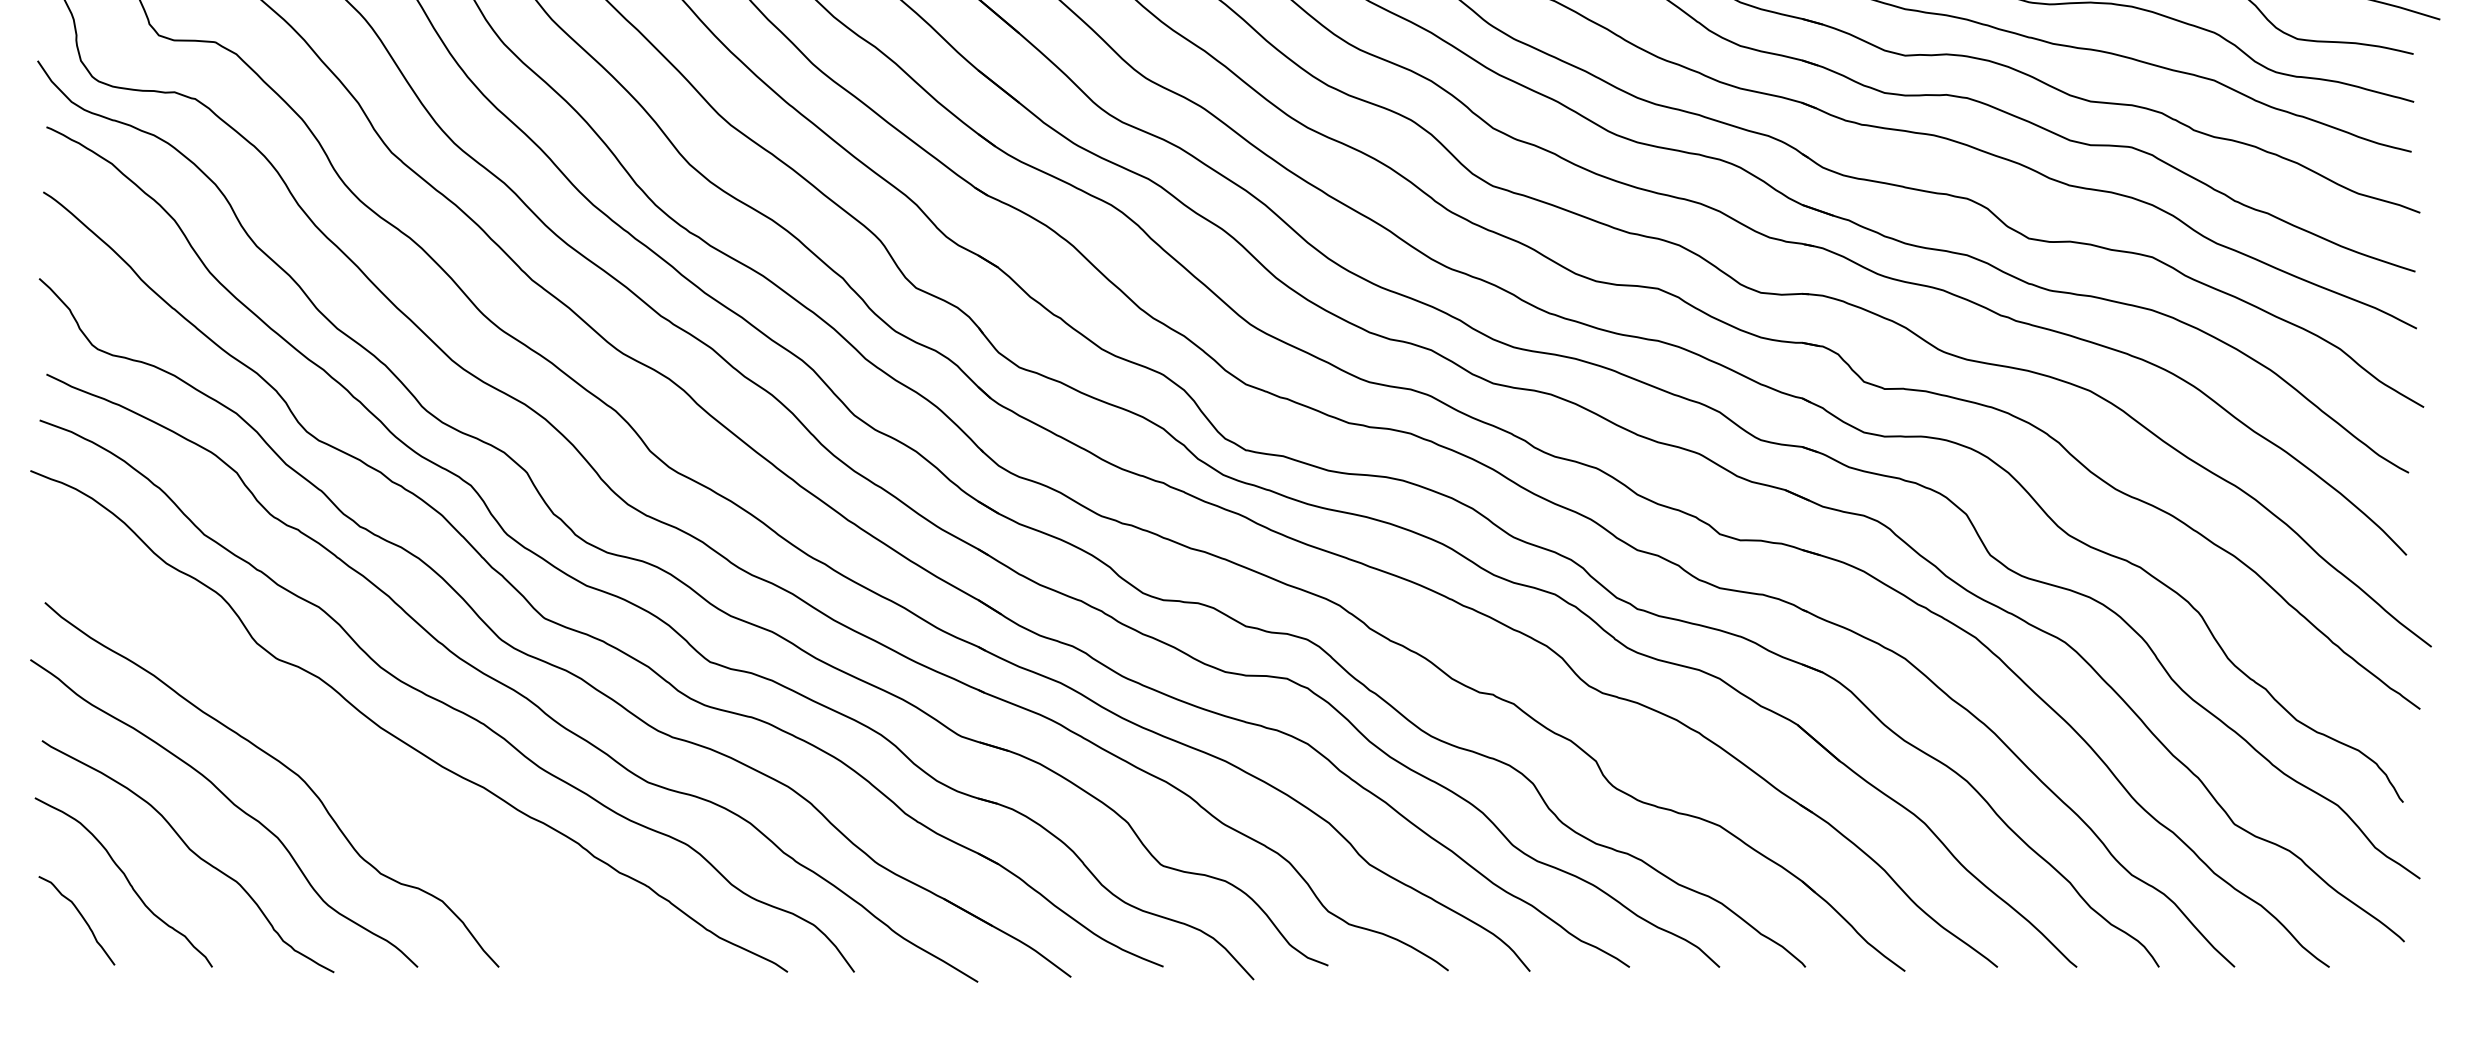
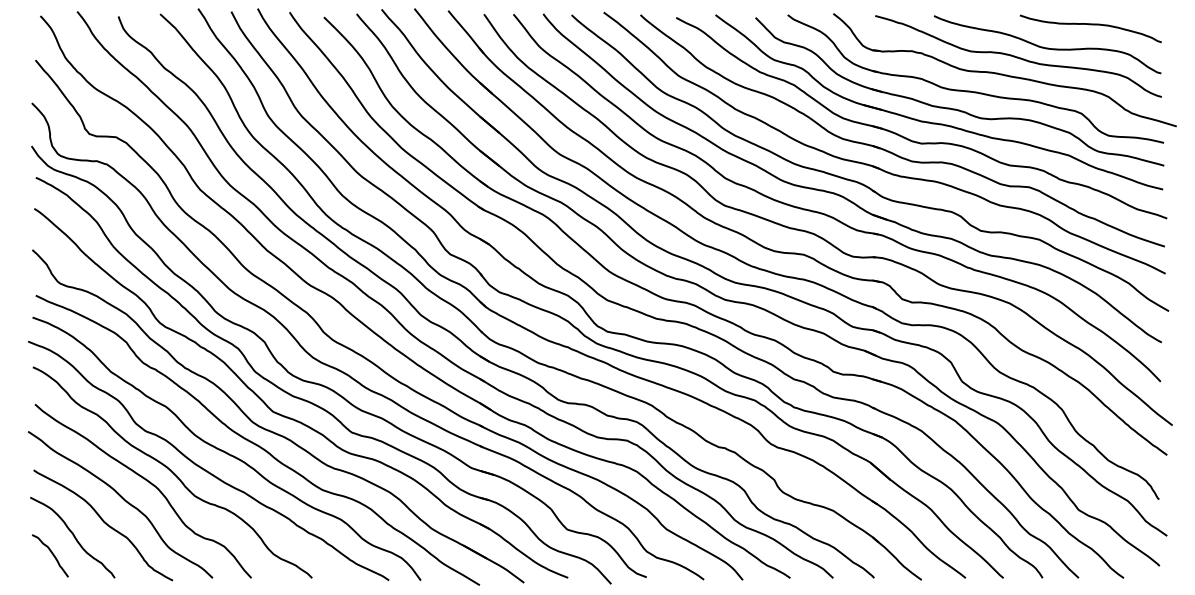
curve: (333, 745) -> (172, 472), added

